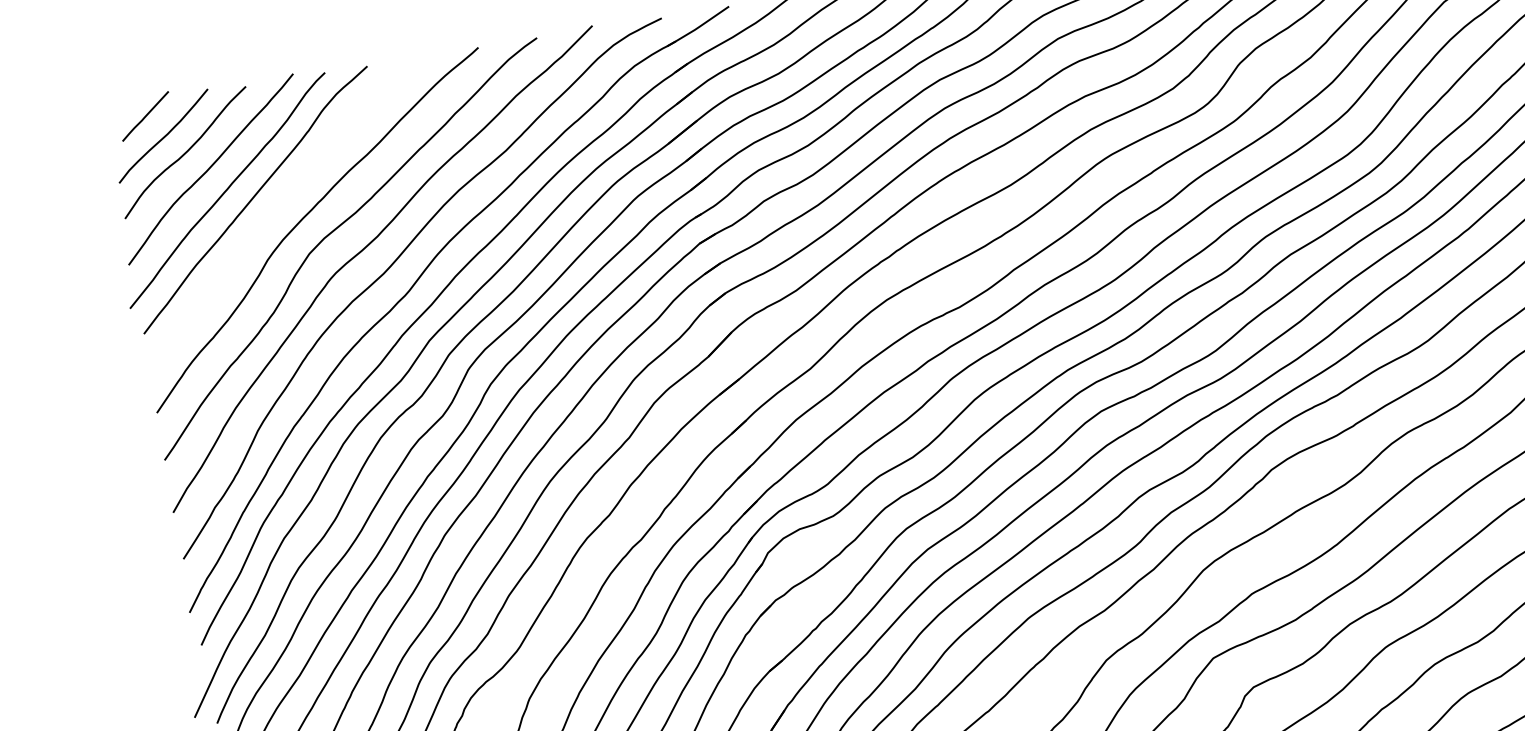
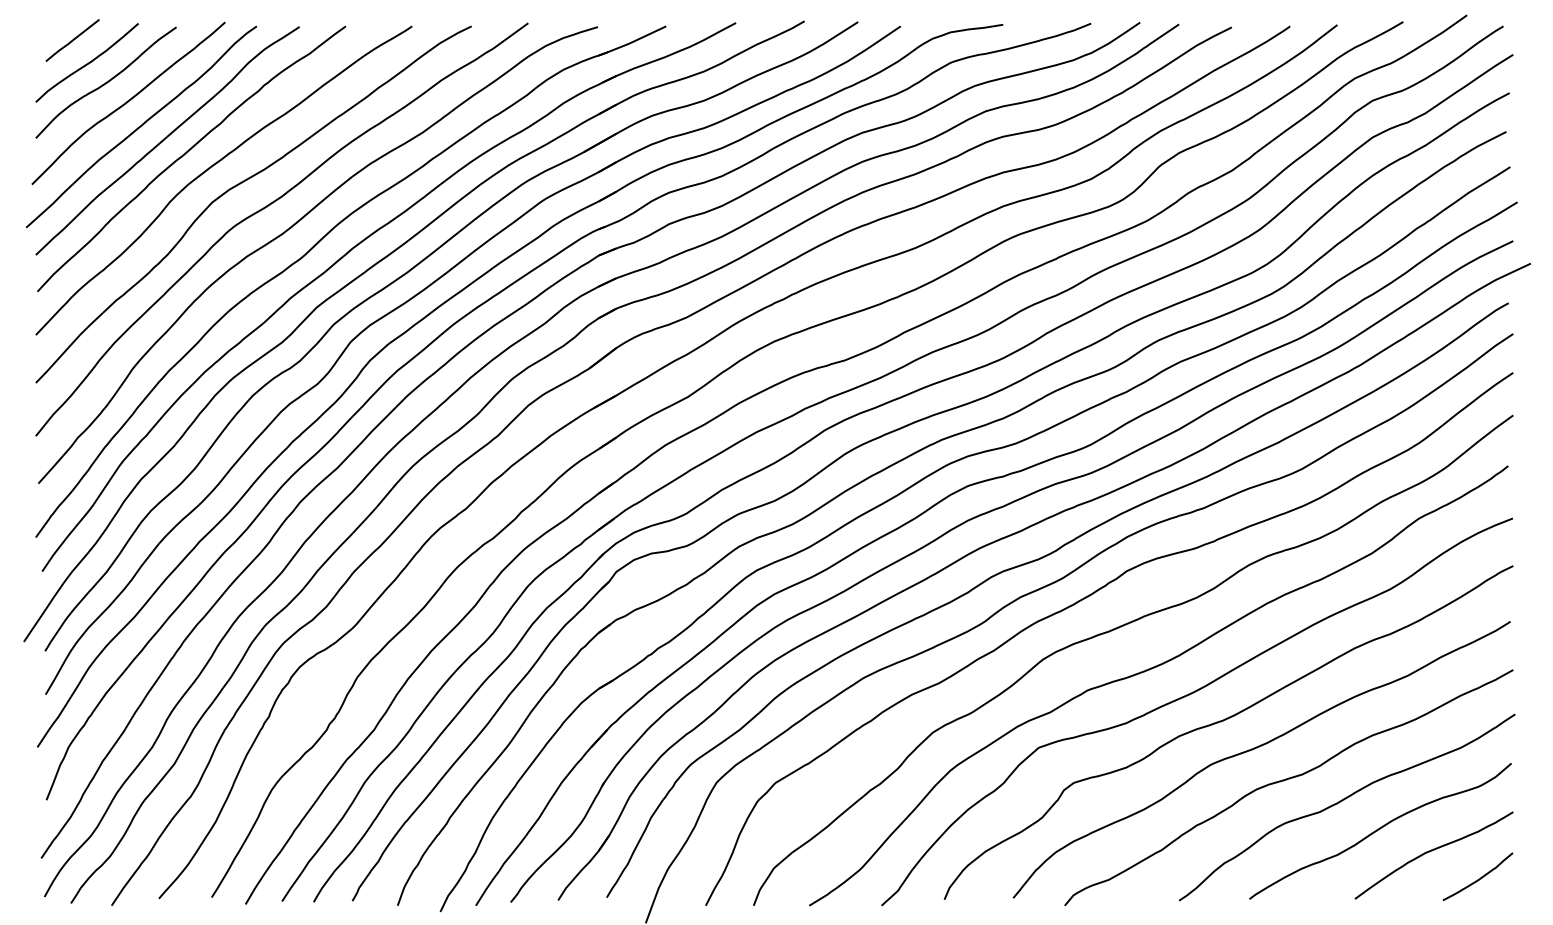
curve: (278, 208) -> (188, 152), added

